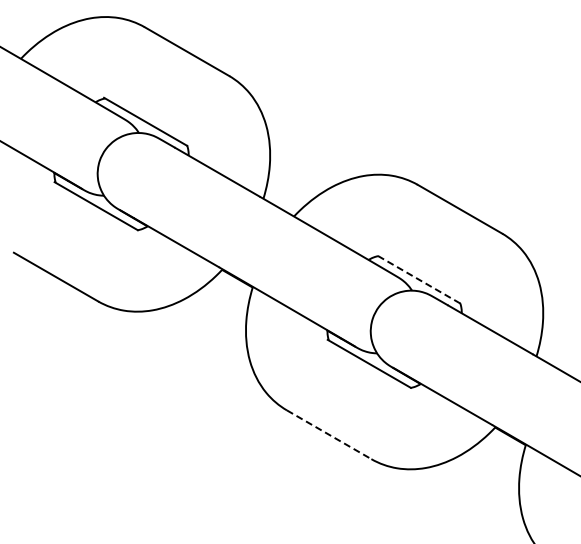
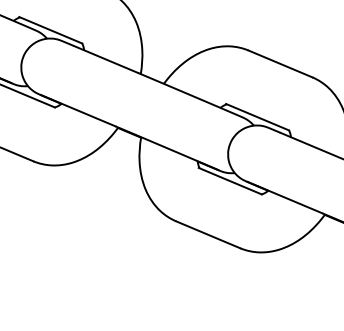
line: (418, 279) -> (257, 117), dashed -> solid
line: (329, 434) -> (208, 234), dashed -> solid

